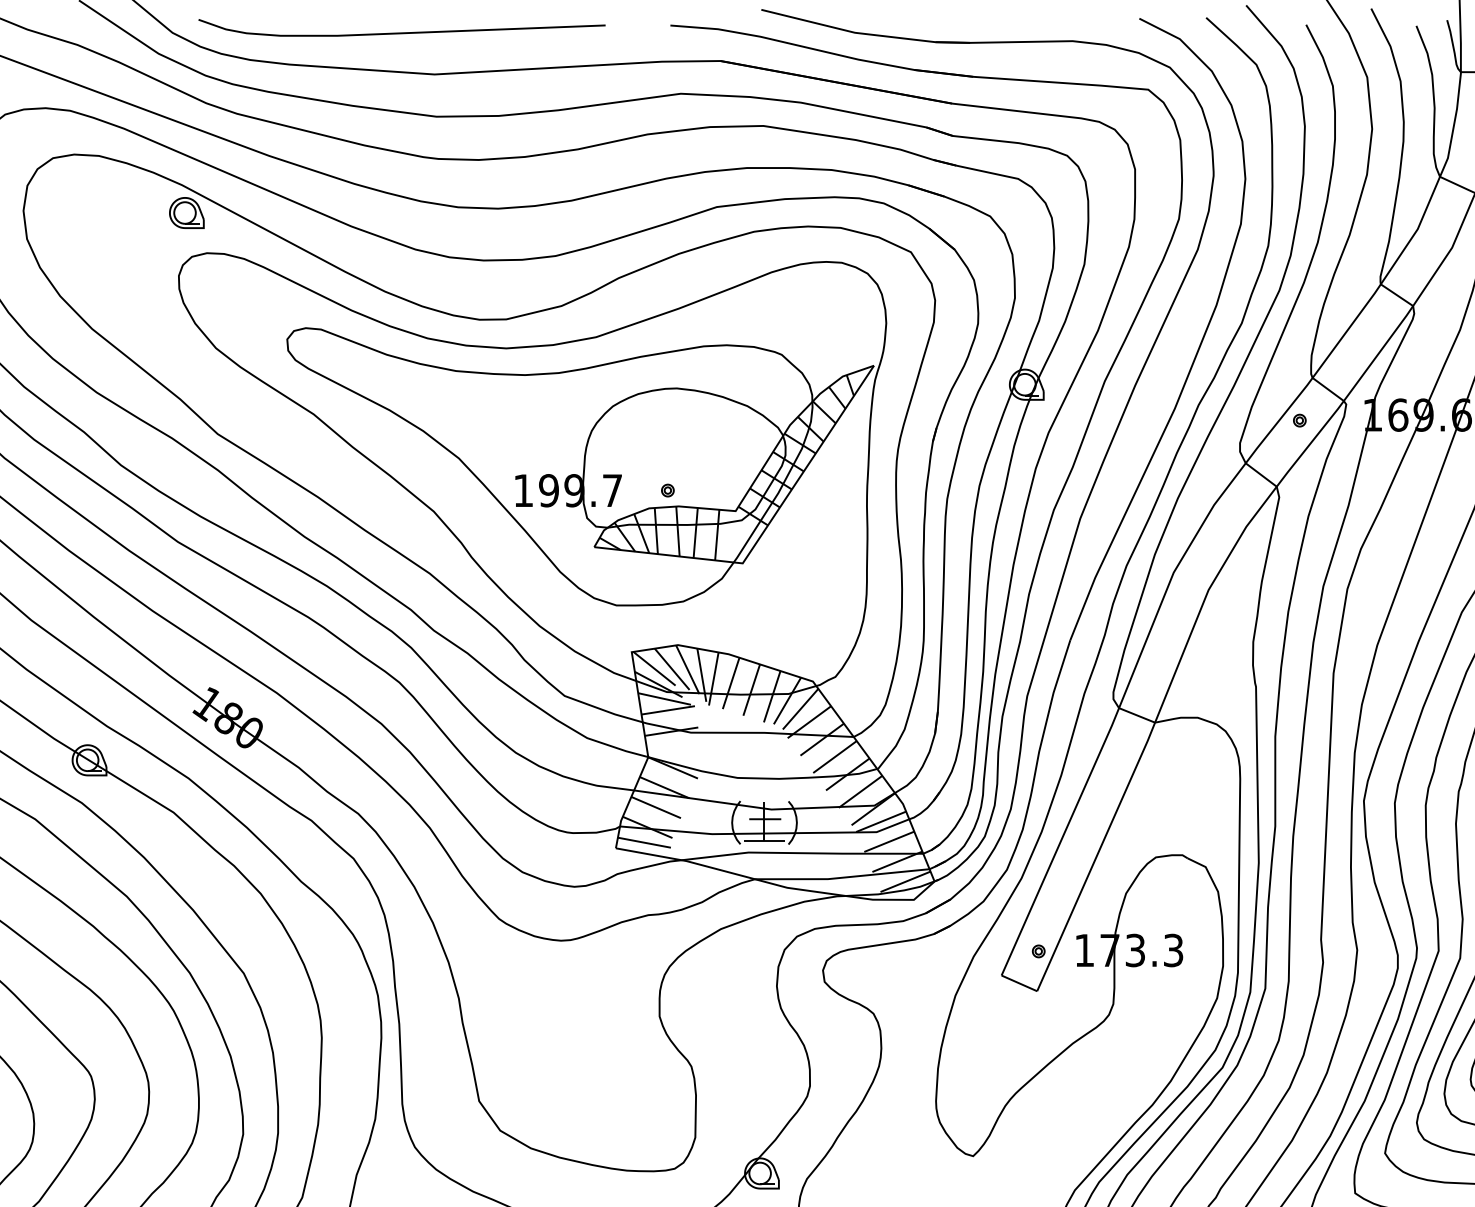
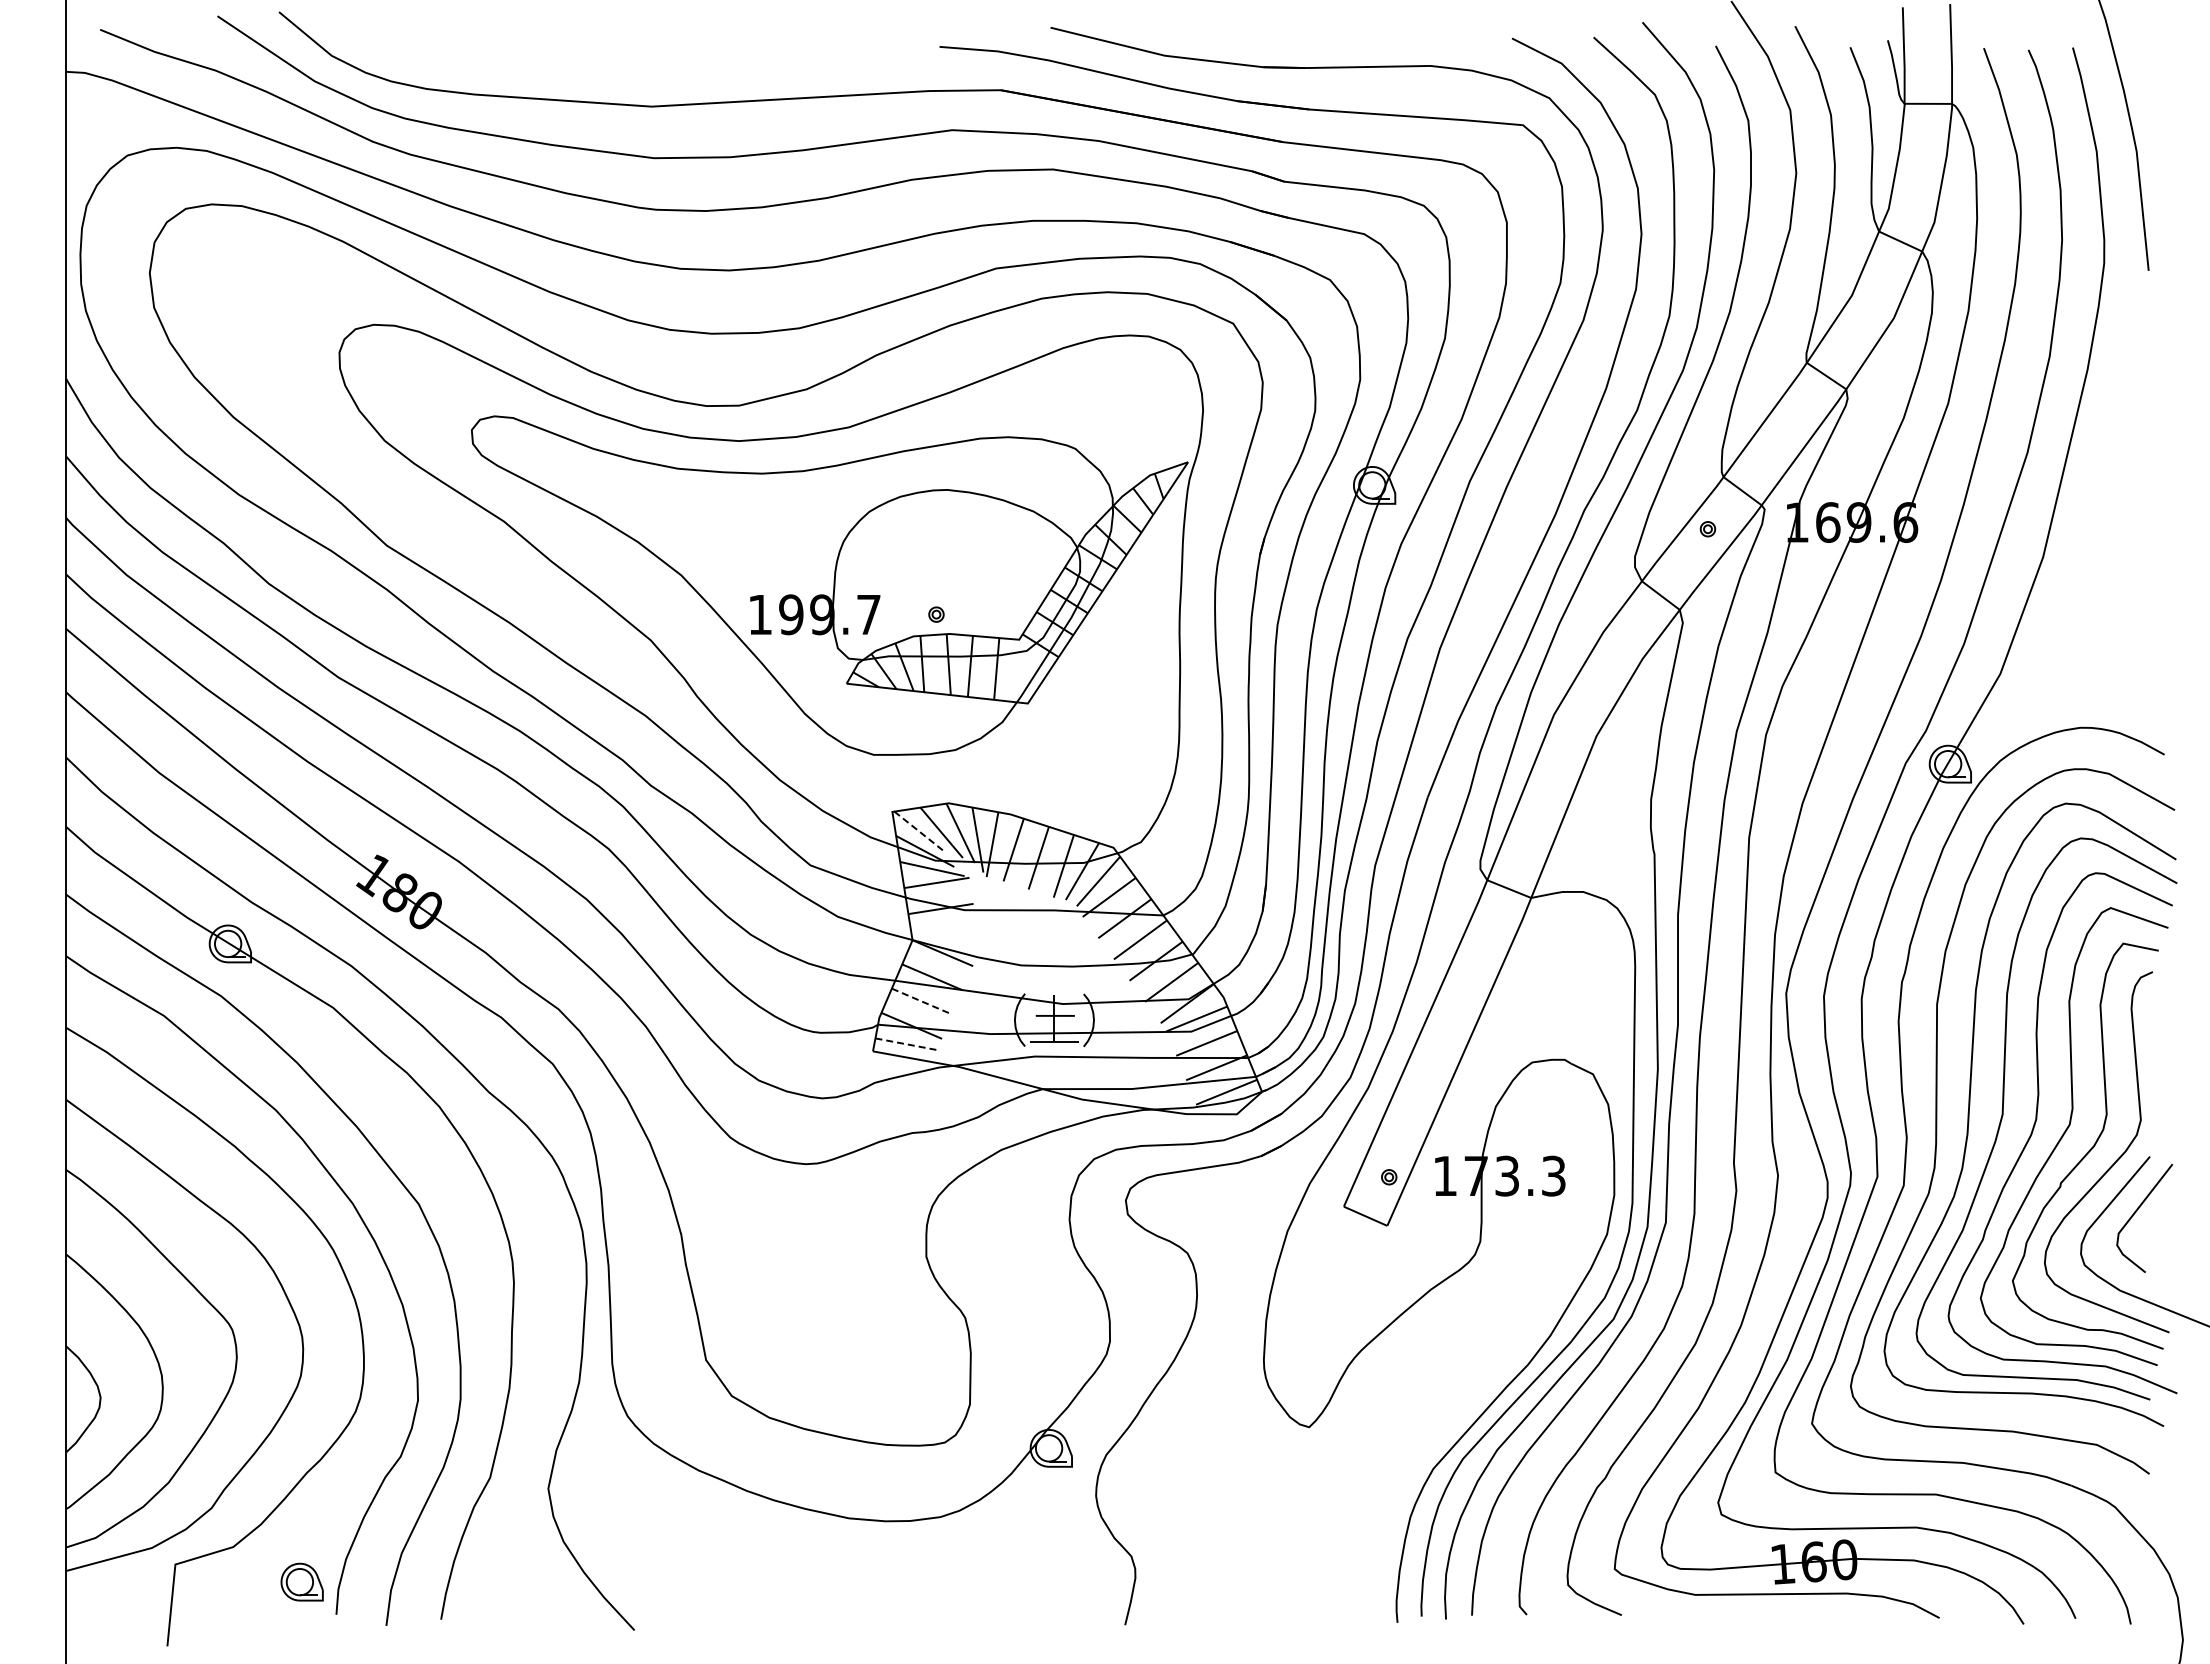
curve: (401, 32) -> (611, 55), removed
part: (186, 212) -> (348, 275), removed
line: (654, 669) -> (920, 832), solid -> dashed
line: (656, 807) -> (922, 1001), solid -> dashed
line: (644, 842) -> (907, 1044), solid -> dashed

